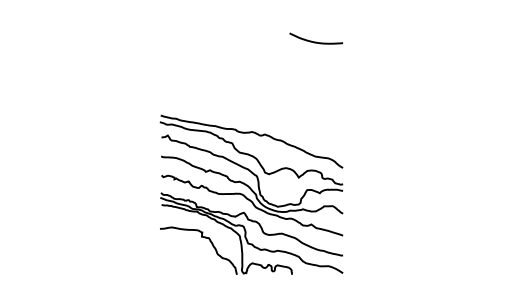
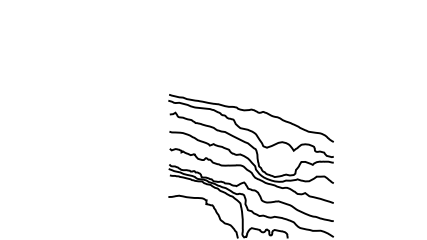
curve: (316, 41) -> (309, 27), removed

